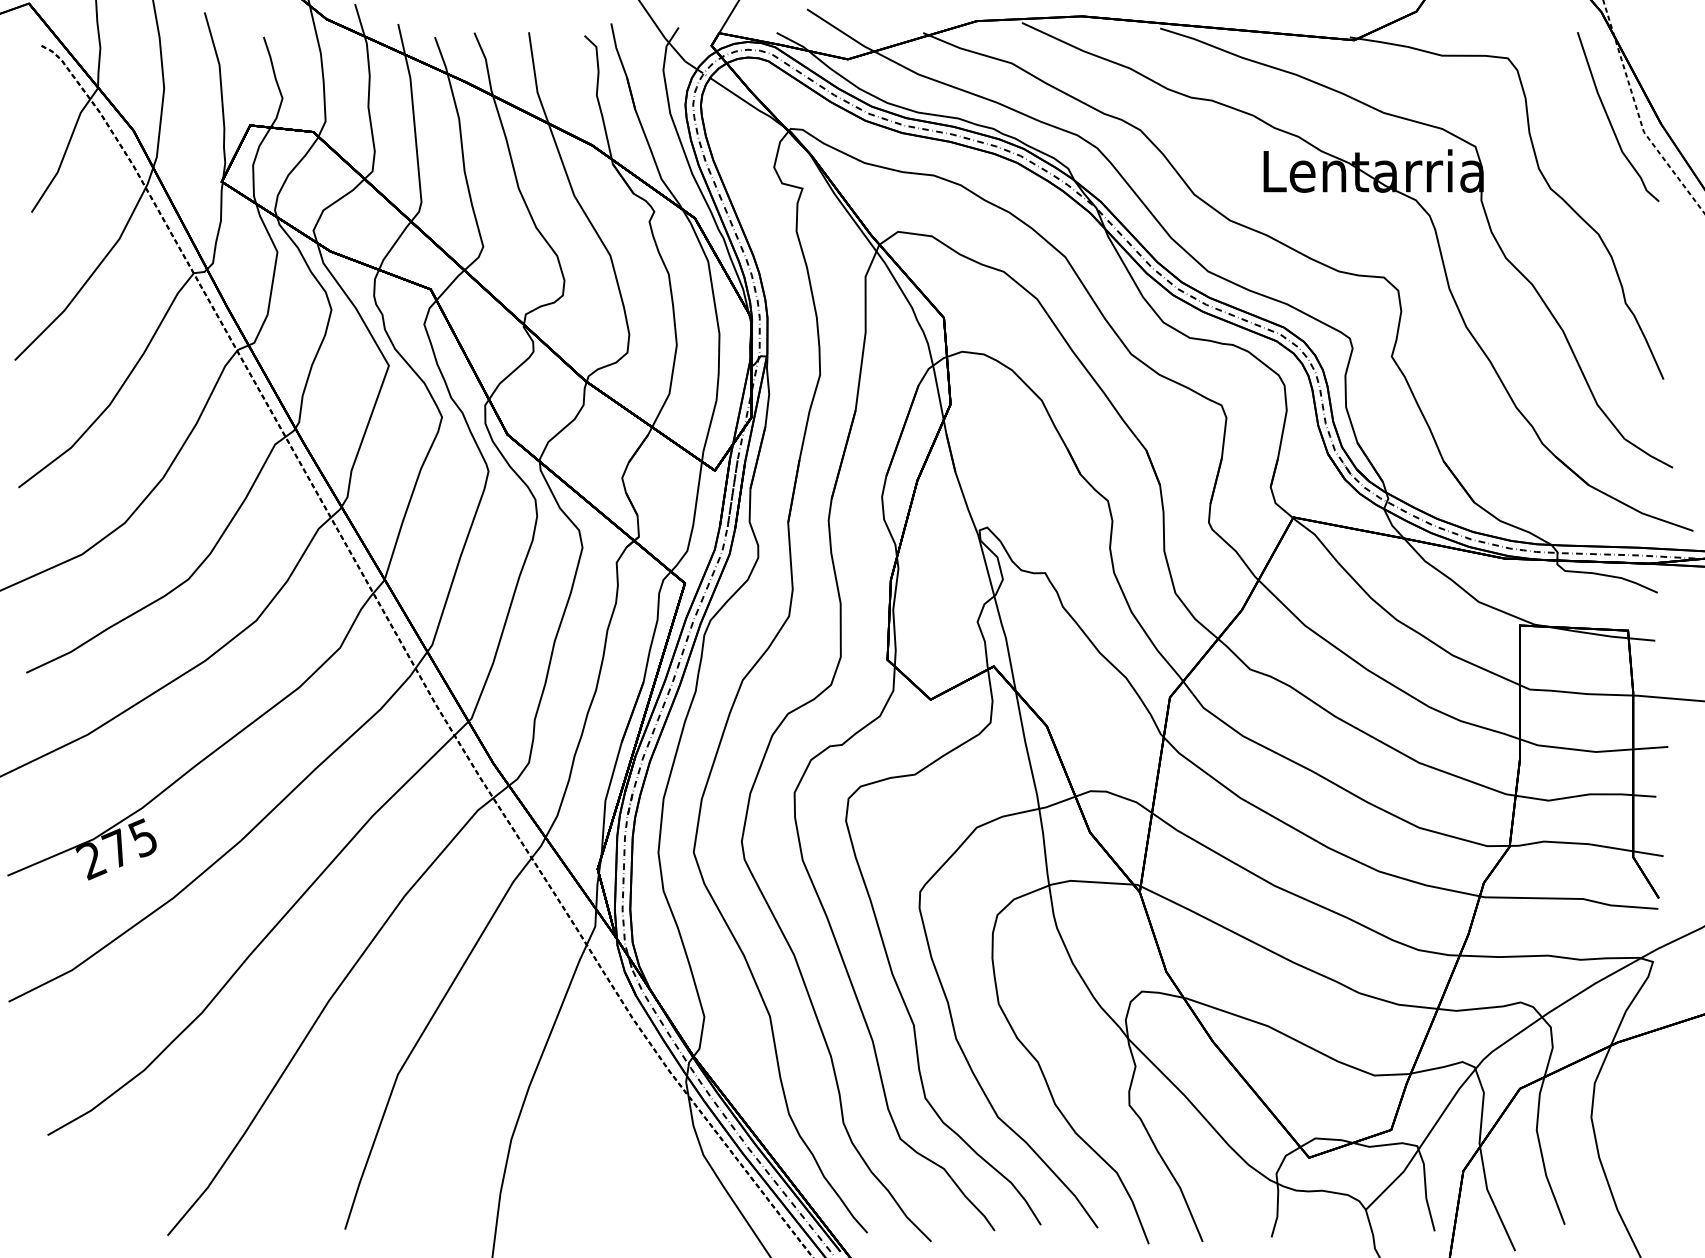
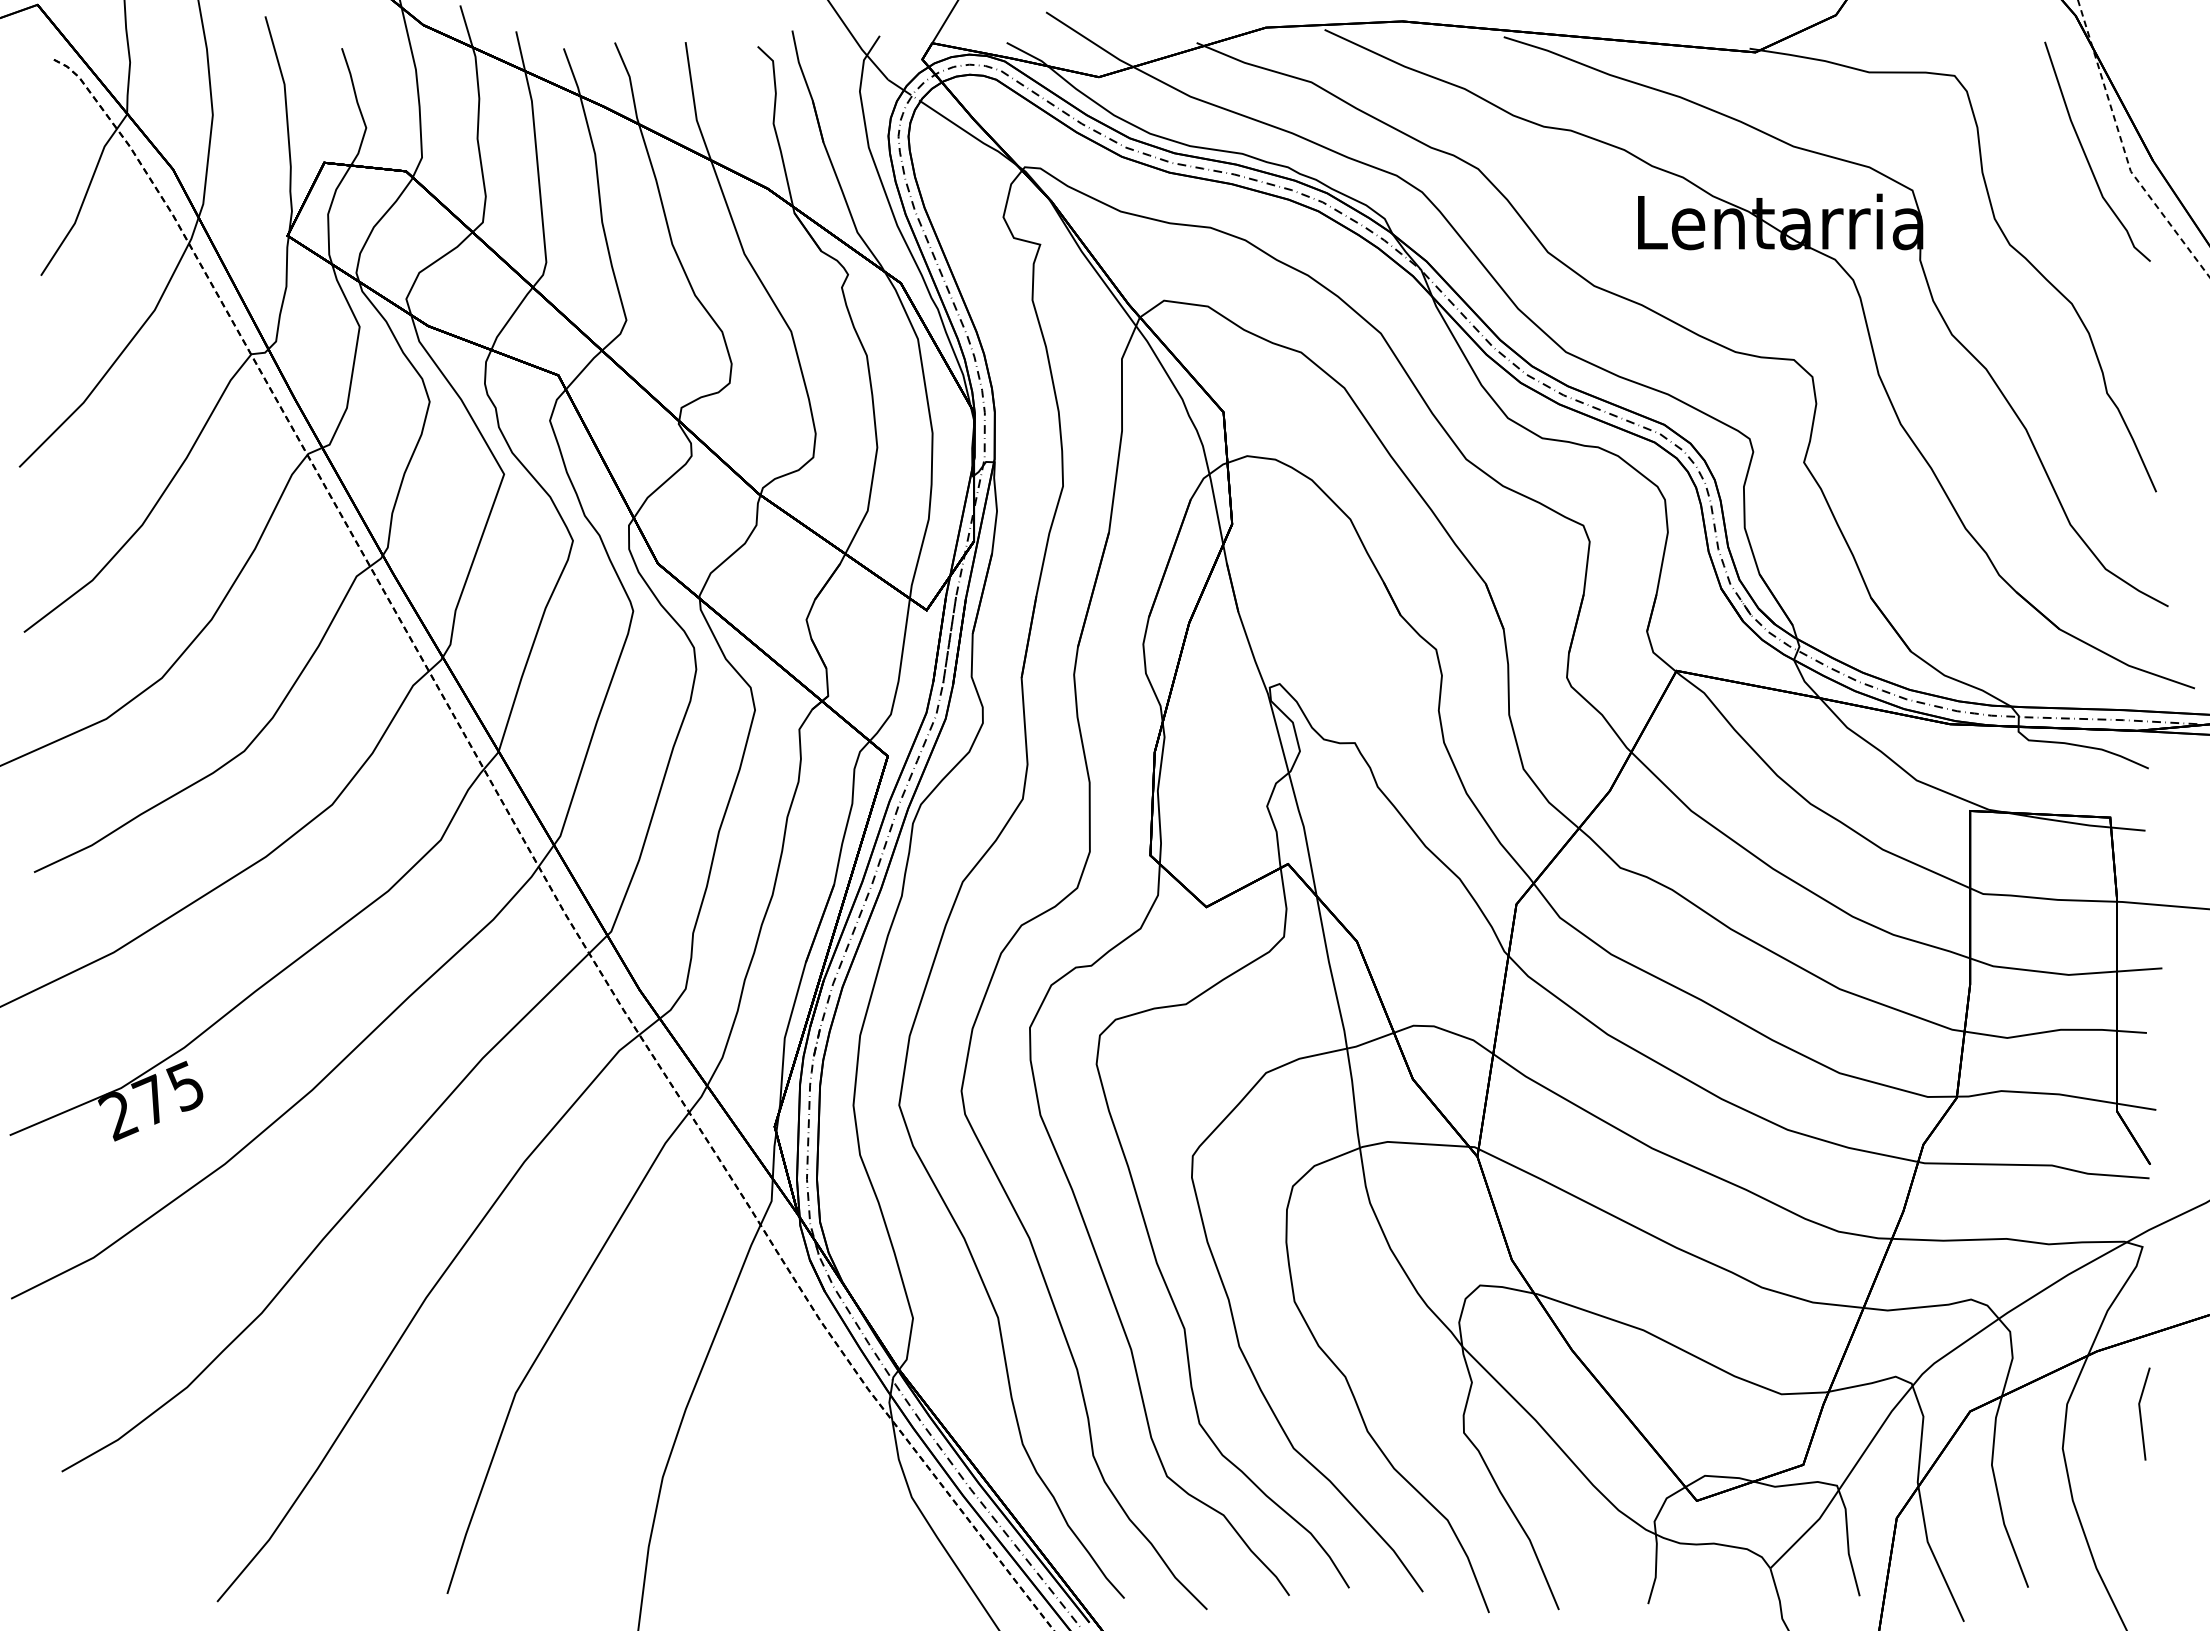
line: (1652, 1090) -> (2141, 1413), added

